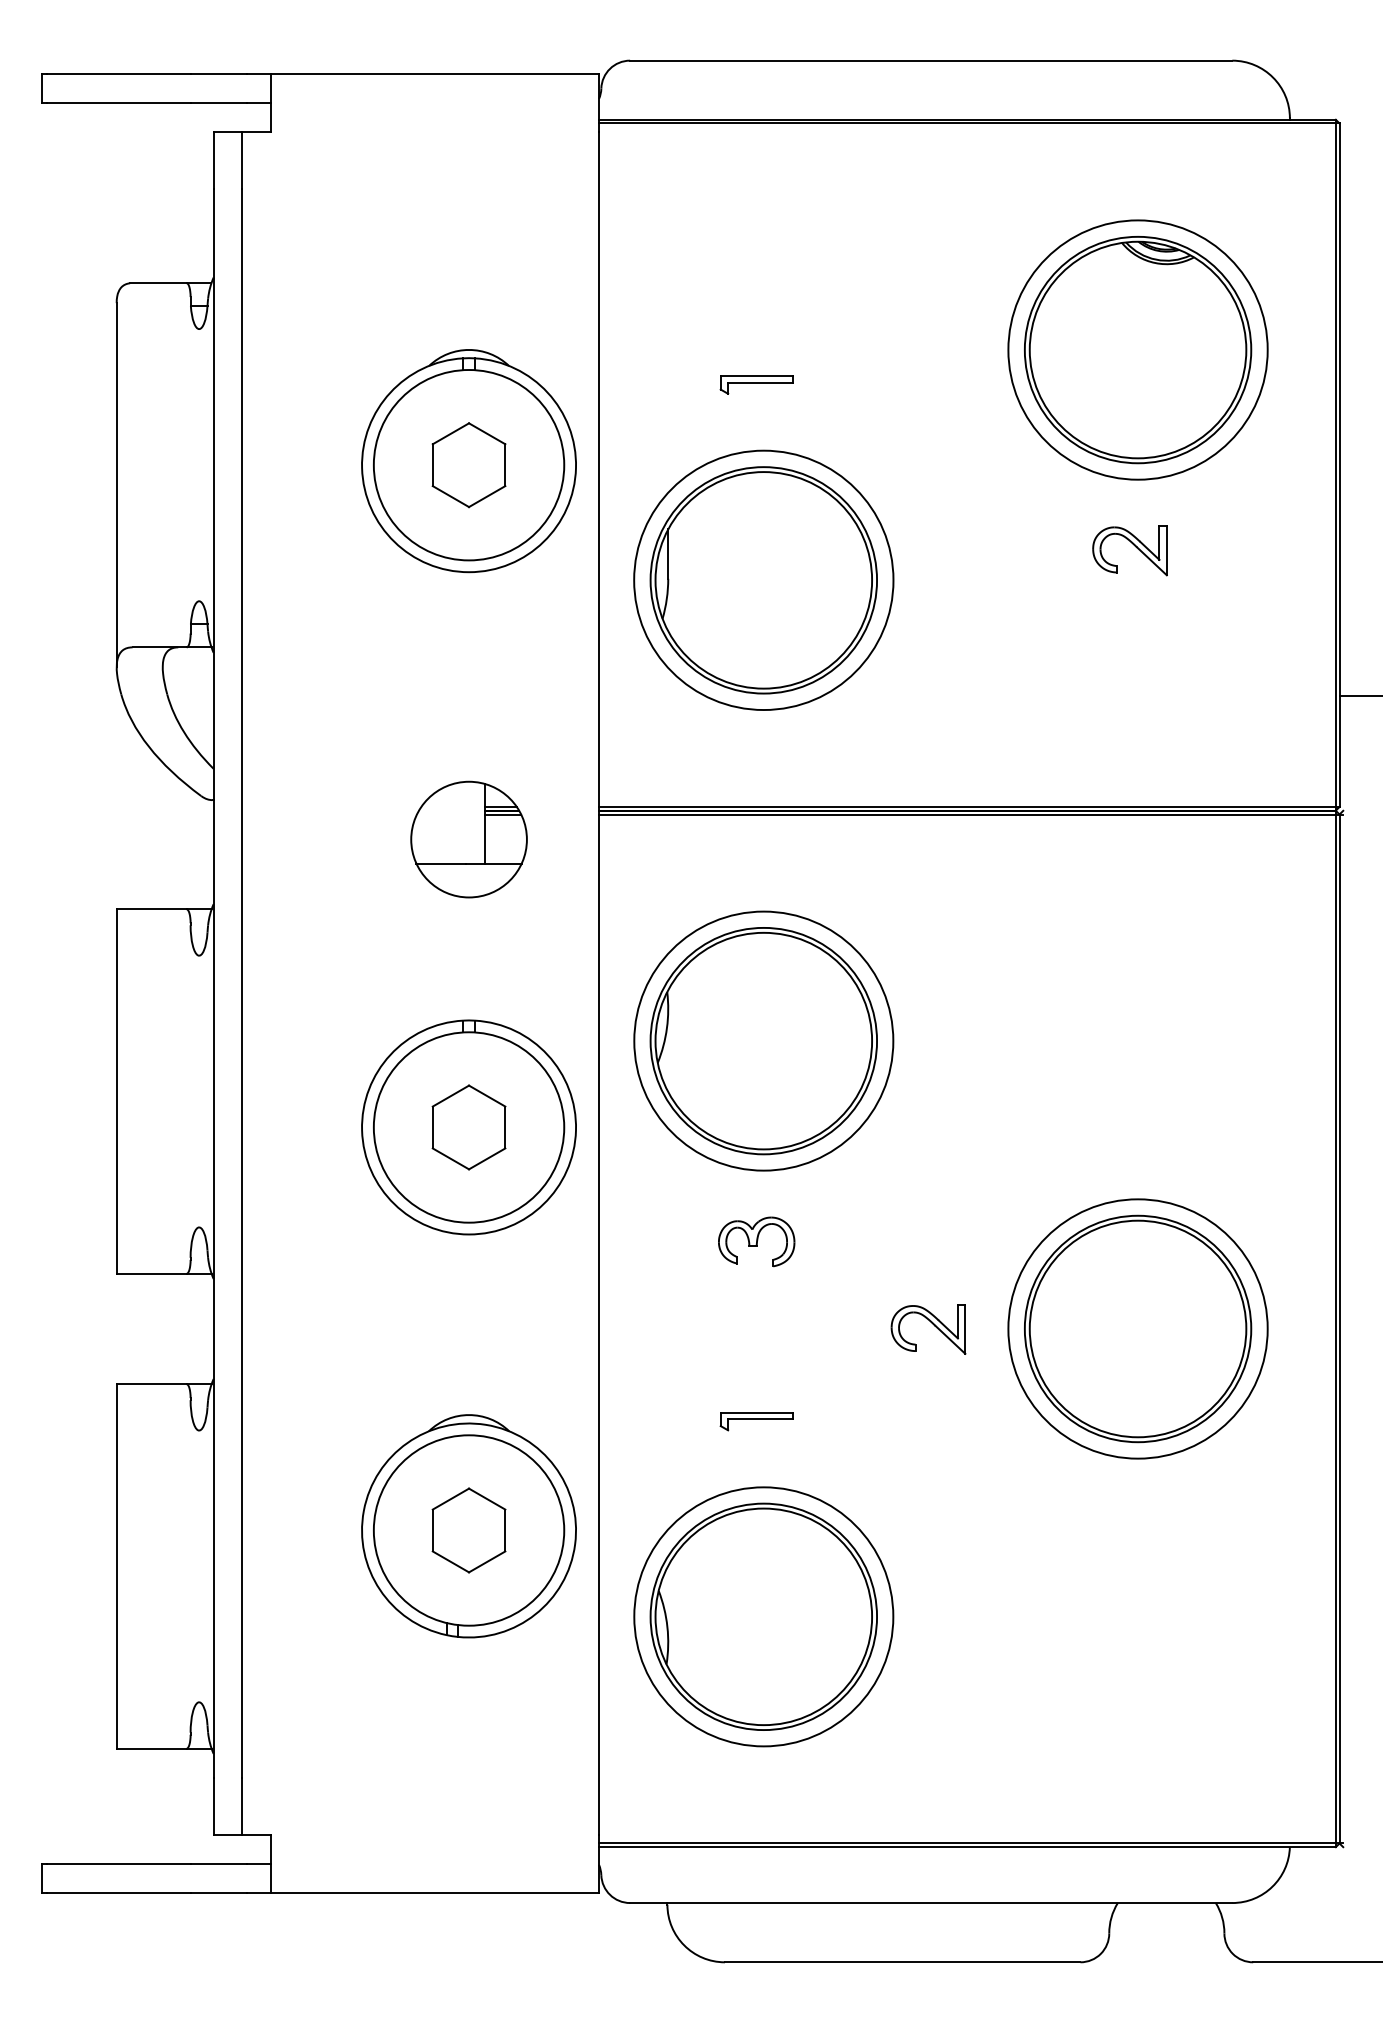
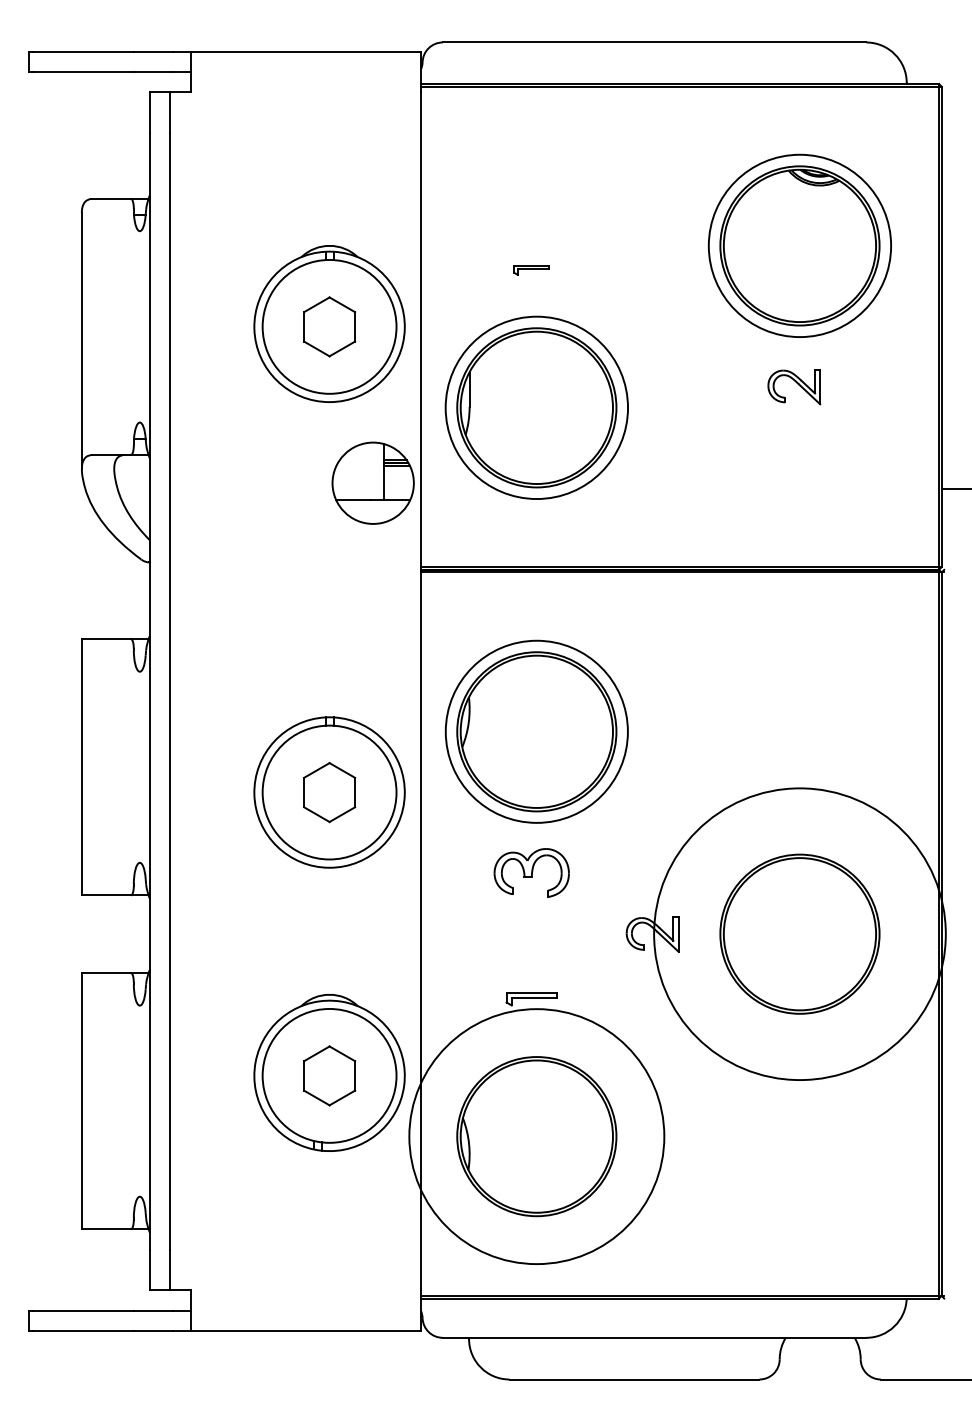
part: (756, 384) -> (531, 270), size x0.7
part: (468, 839) -> (372, 483), moved
part: (756, 1241) -> (531, 872), size x1.4
circle: (1137, 1328) -> (799, 933), size x1.6
circle: (763, 1616) -> (536, 1136), size x1.4

